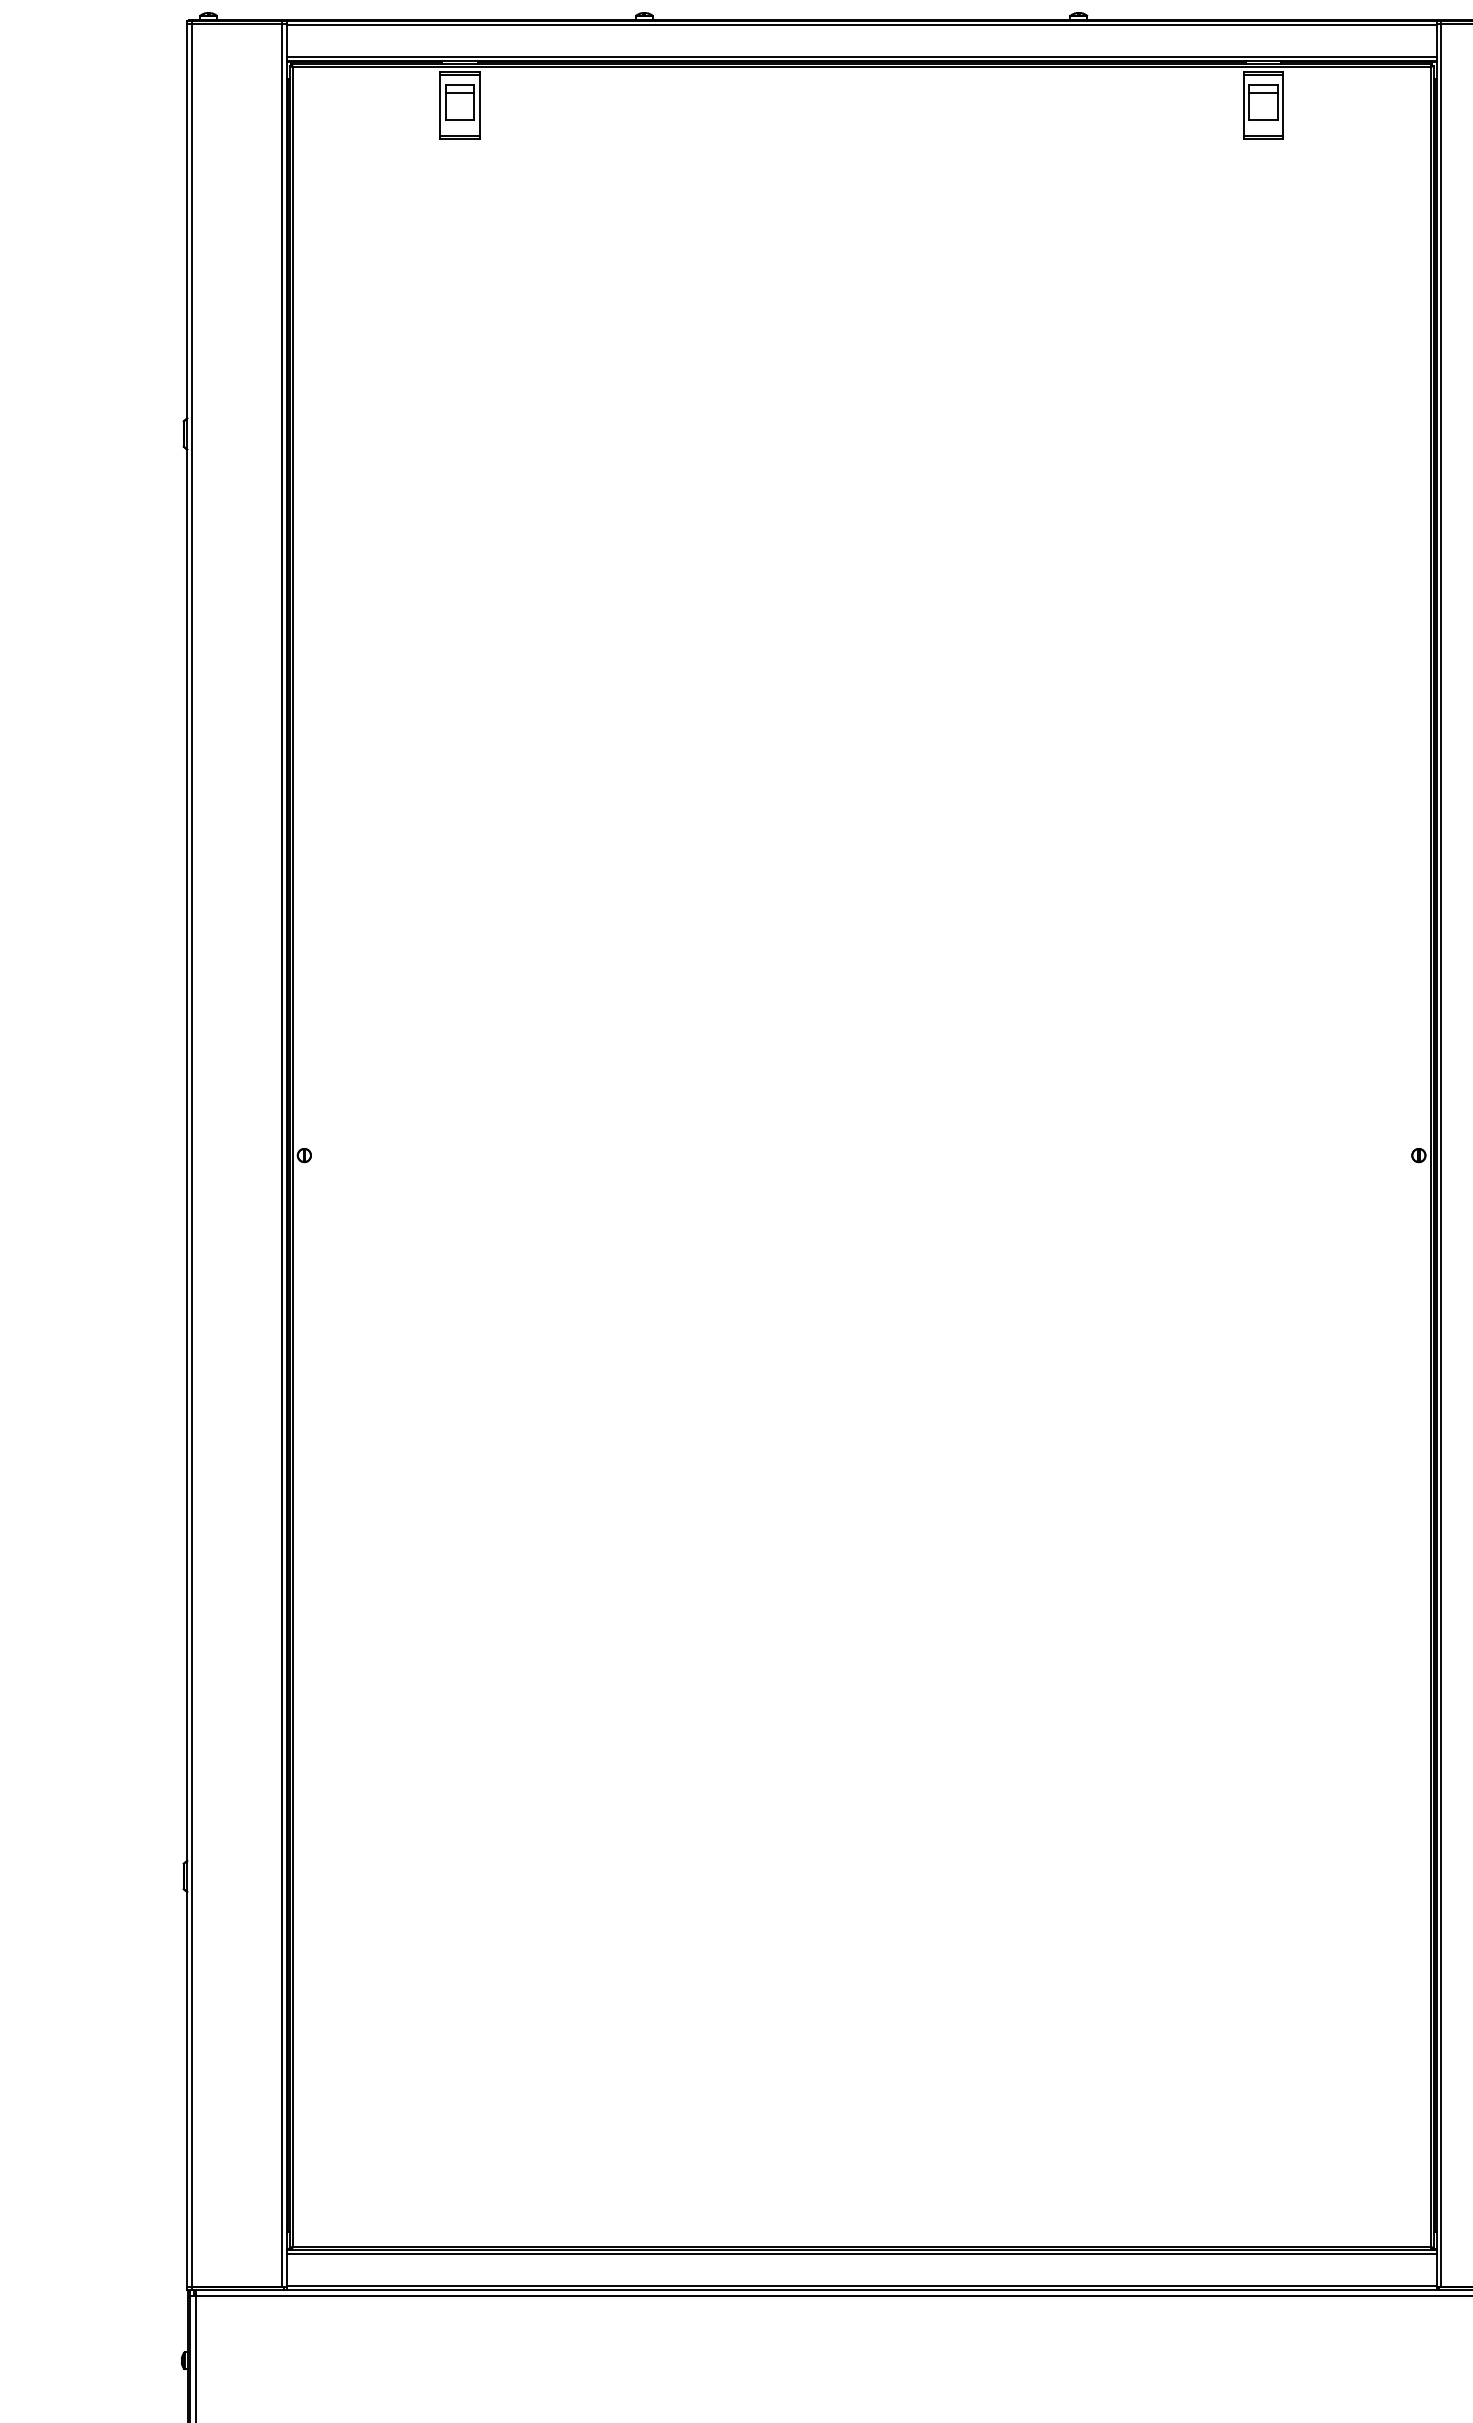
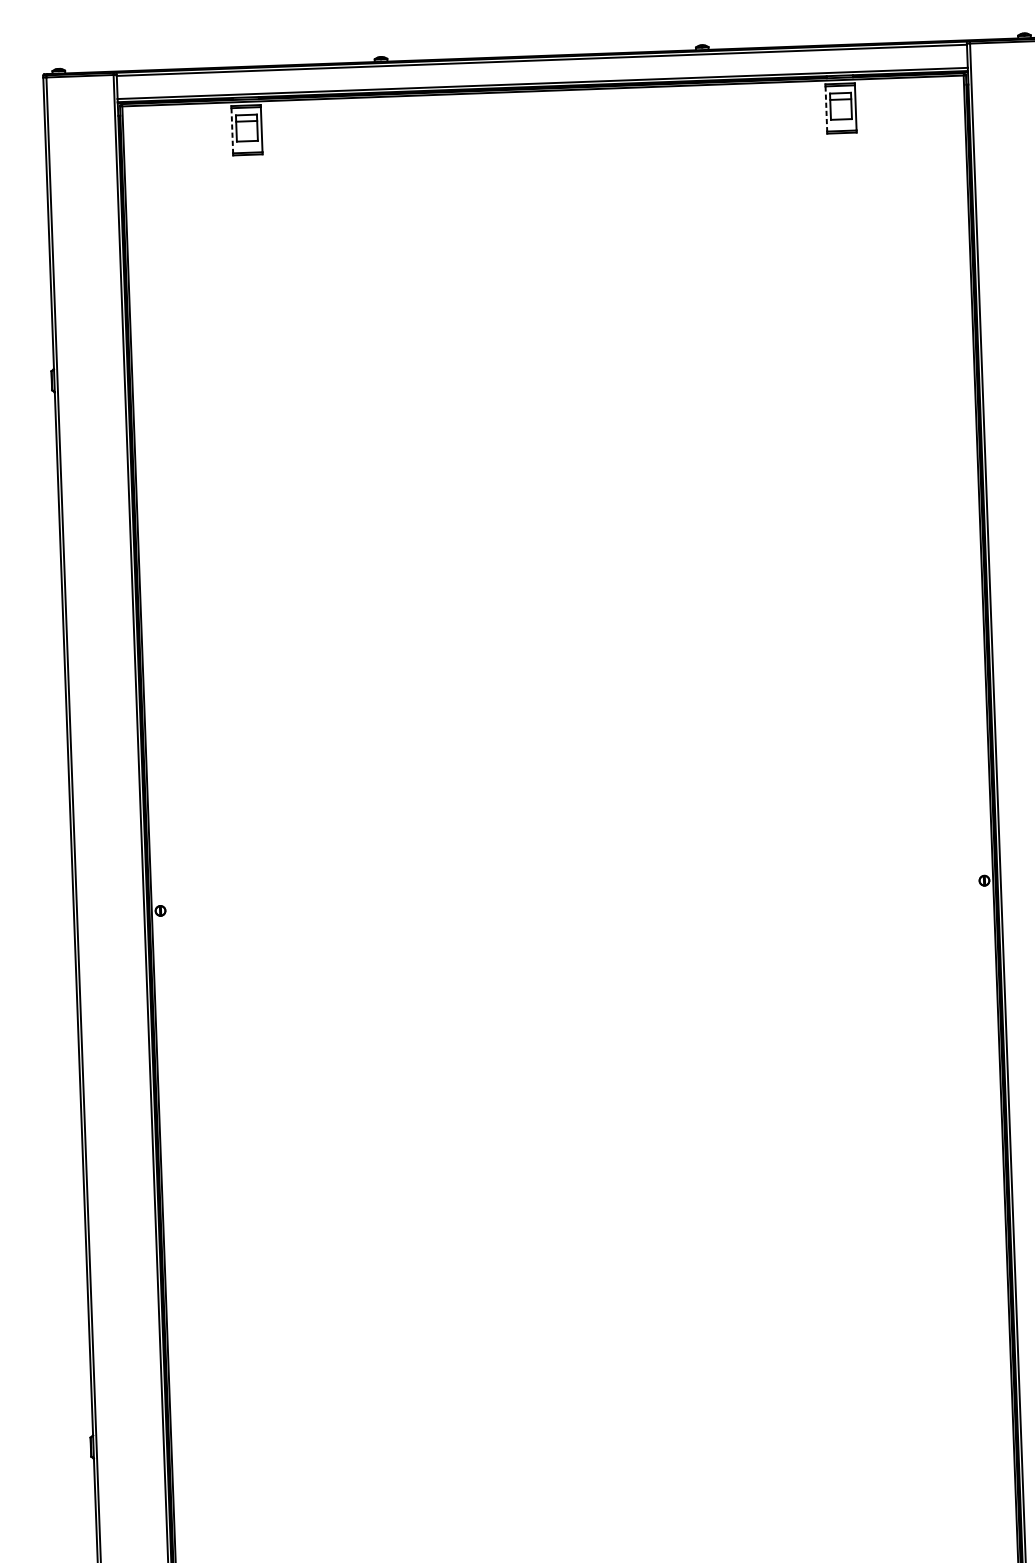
line: (440, 105) -> (232, 130), solid -> dashed
line: (1243, 105) -> (826, 109), solid -> dashed

